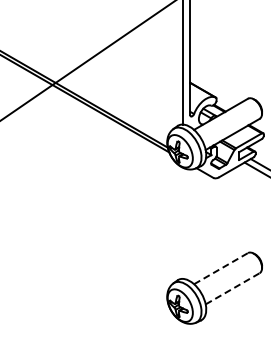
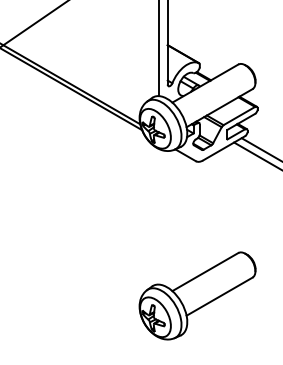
line: (221, 268) -> (205, 271), dashed -> solid
line: (233, 288) -> (220, 296), dashed -> solid

